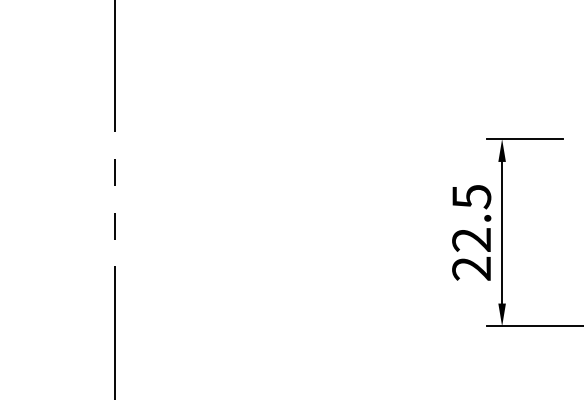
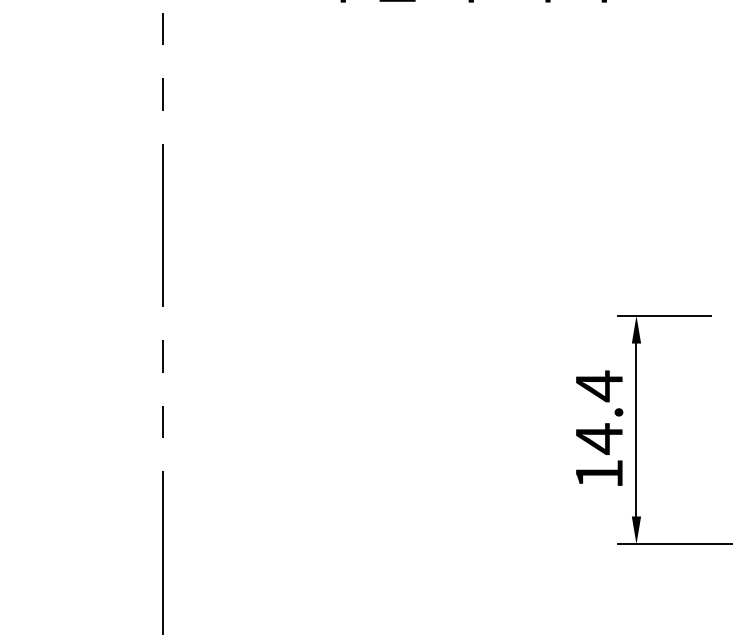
text: (471, 232) -> (599, 429), 22.5 -> 14.4

